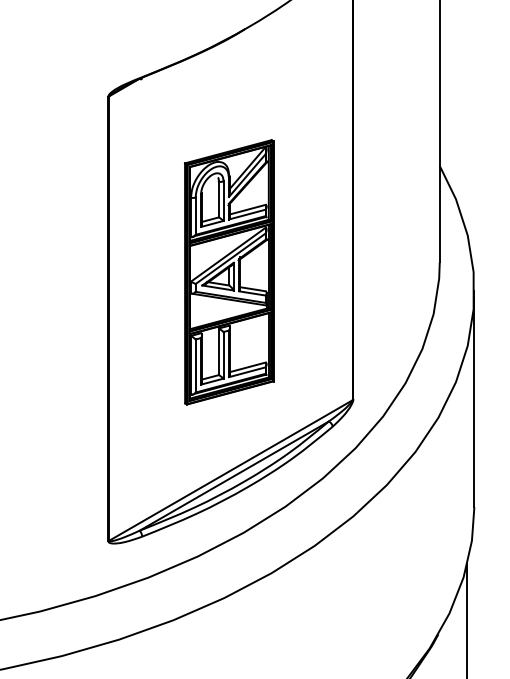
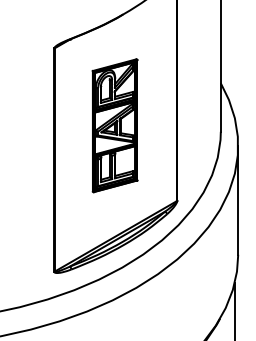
part: (228, 271) -> (114, 125), moved

